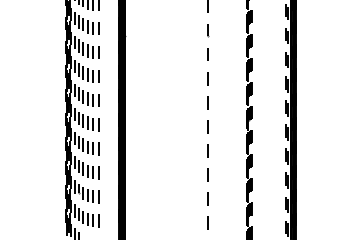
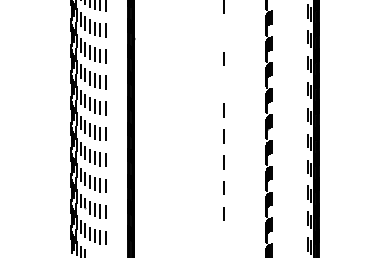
line: (208, 30) -> (224, 32), removed
line: (207, 78) -> (223, 84), removed
line: (207, 222) -> (223, 239), removed

